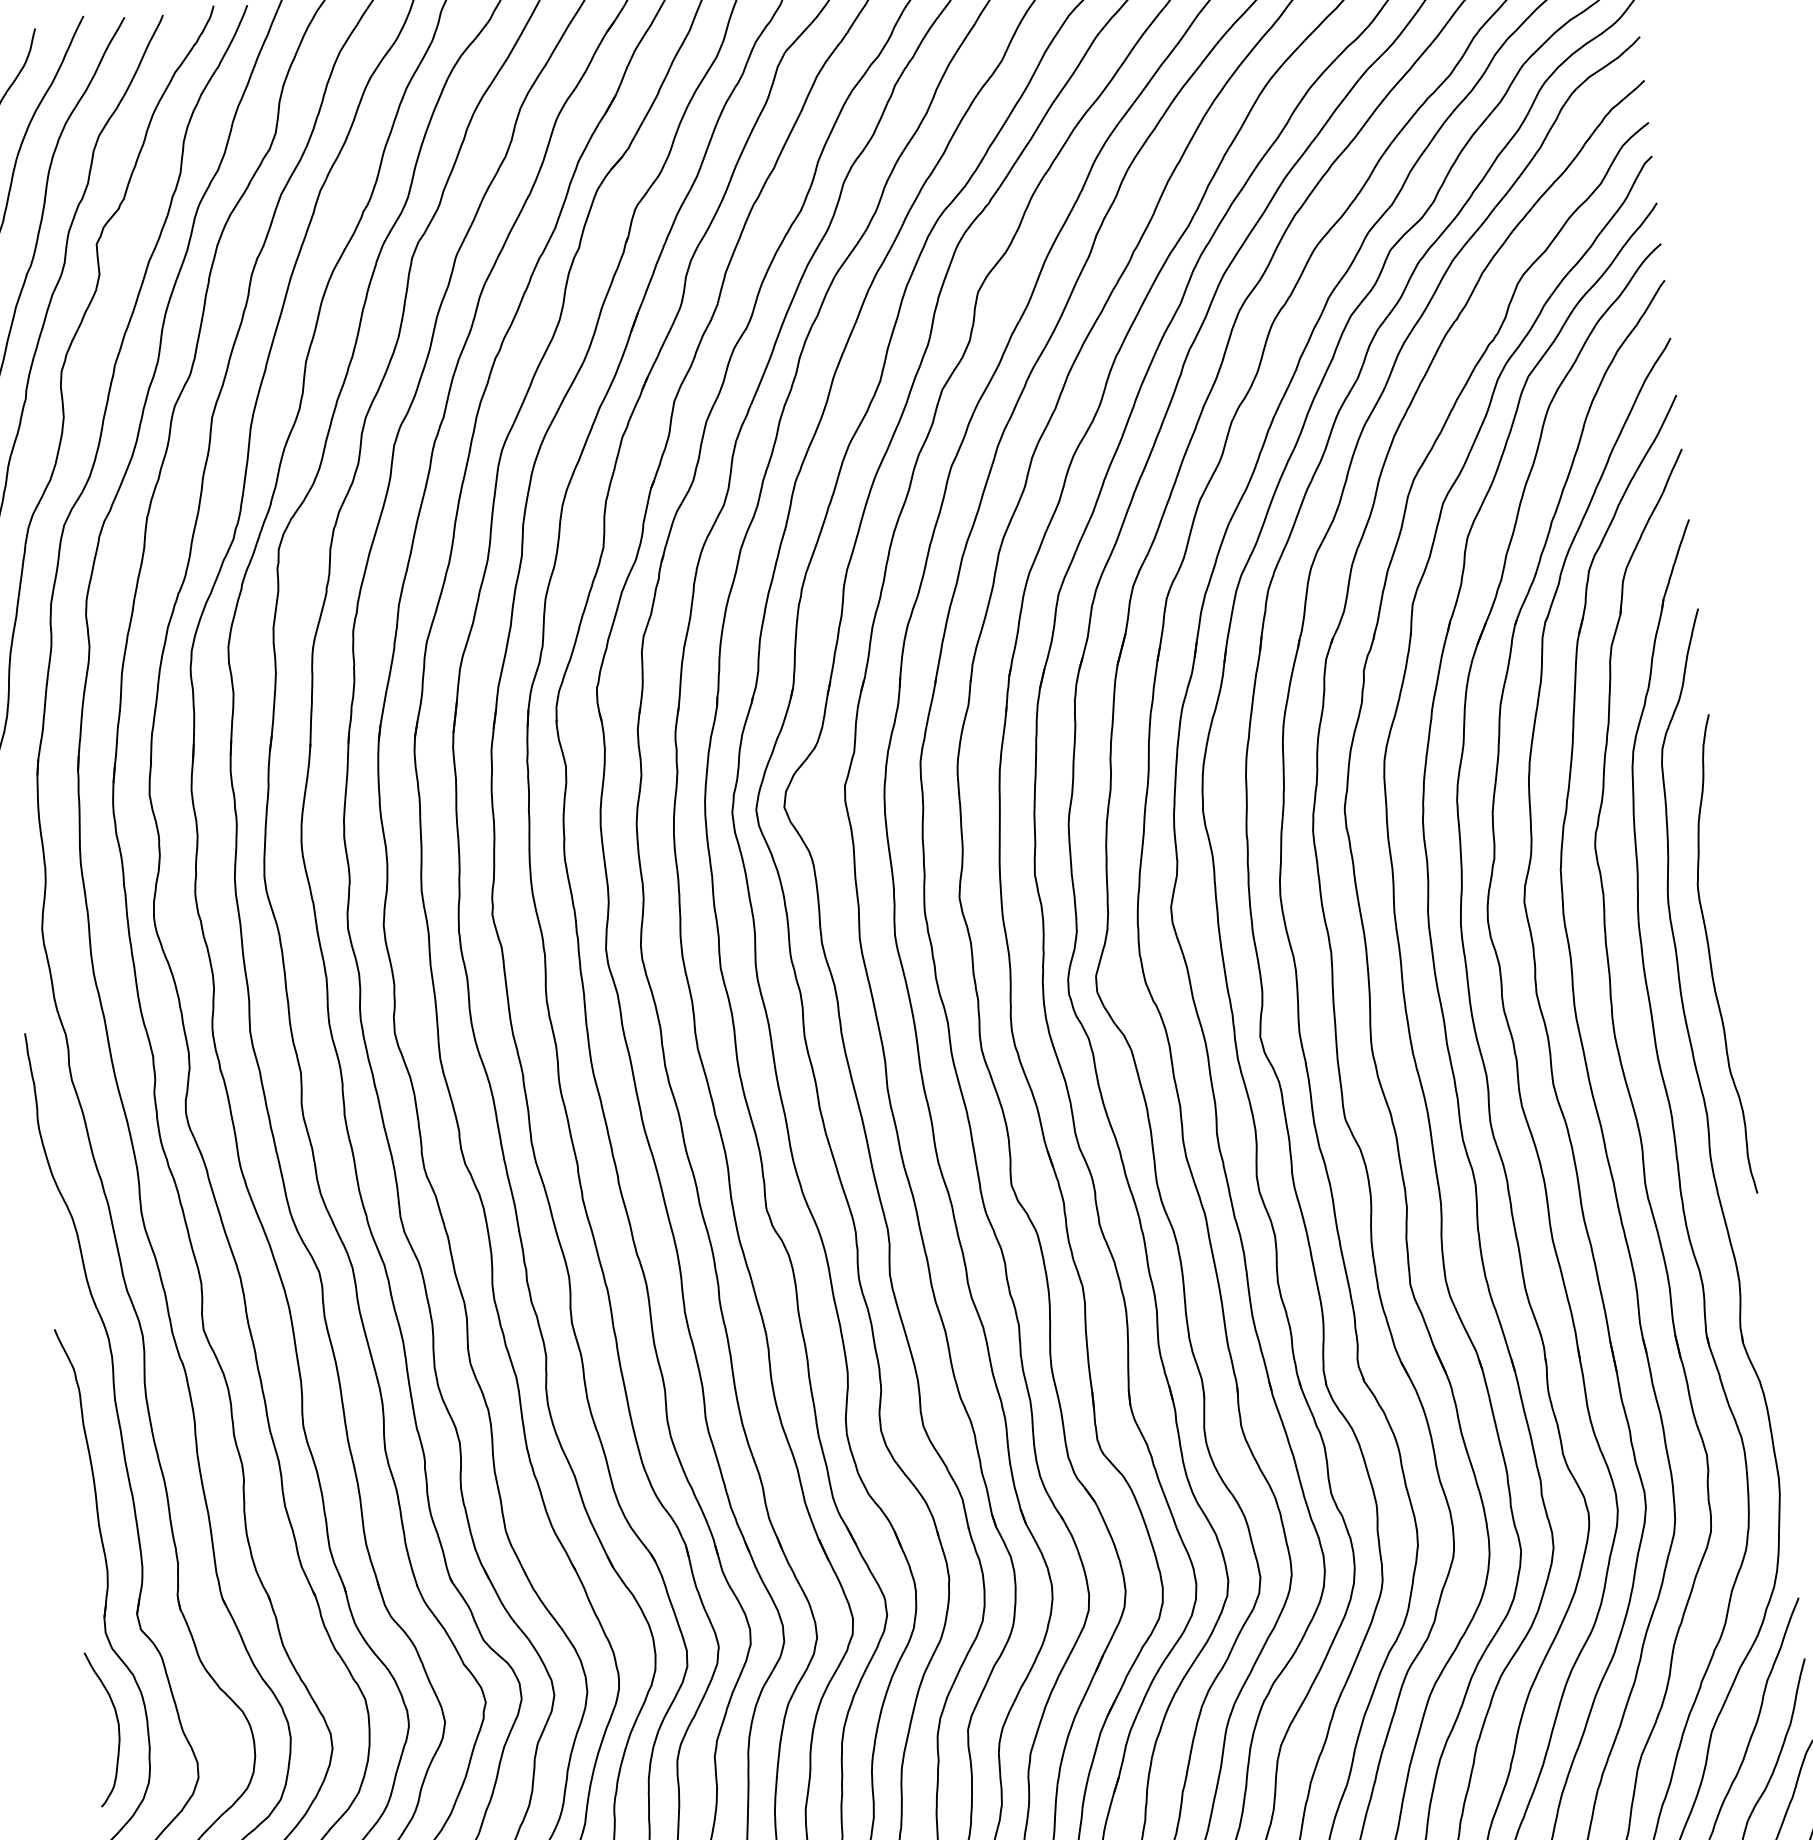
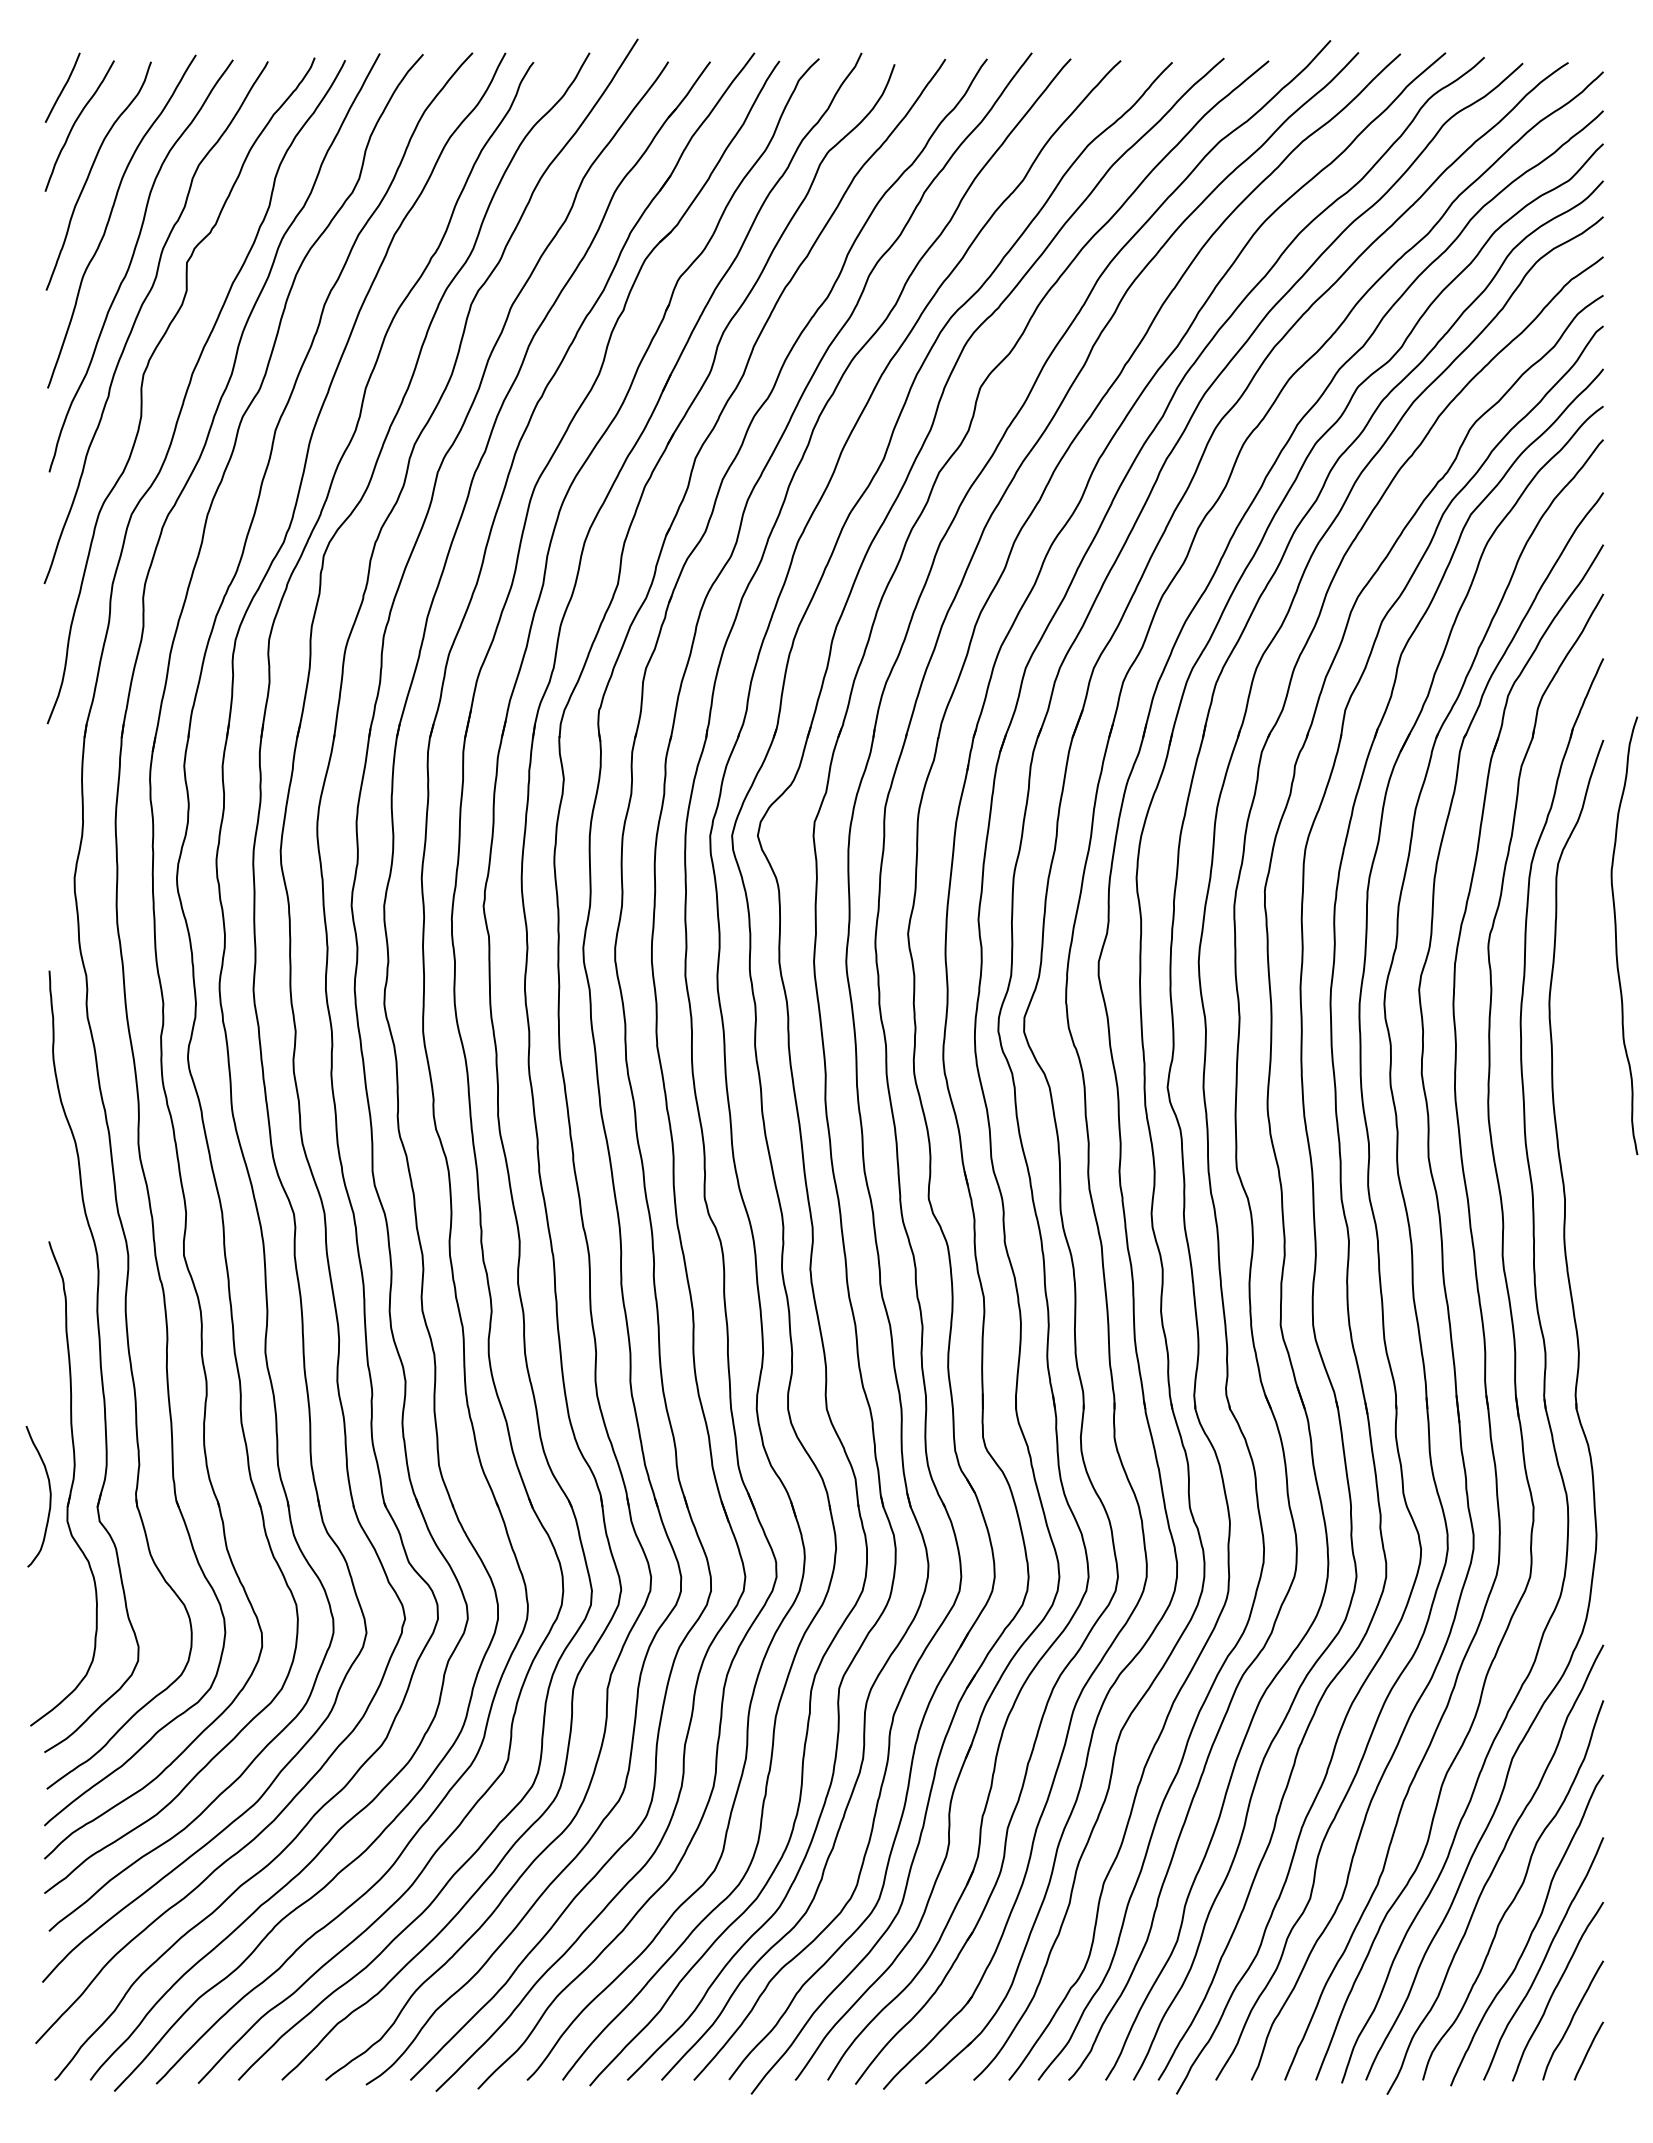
curve: (1710, 955) -> (1616, 935), moved
curve: (117, 1727) -> (49, 1496), moved

